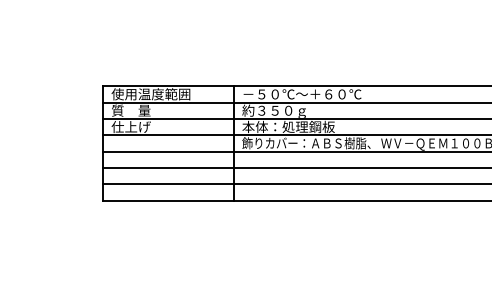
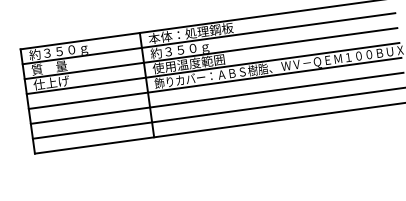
text: (150, 94) -> (65, 50), 使用温度範囲 -> 約３５０ｇ
text: (301, 94) -> (202, 31), －５０℃～＋６０℃ -> 本体：処理鋼板
text: (288, 126) -> (194, 62), 本体：処理鋼板 -> 使用温度範囲

